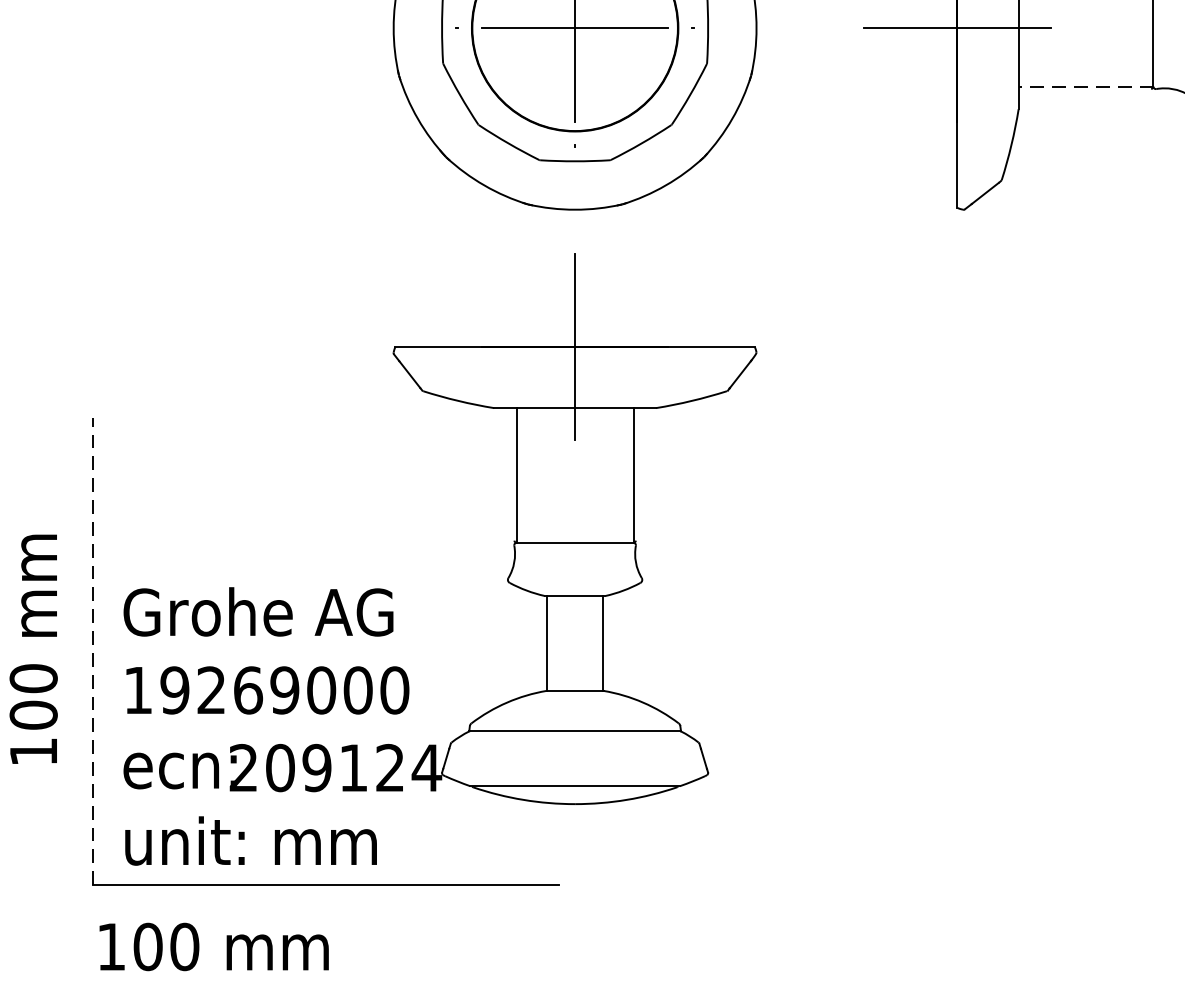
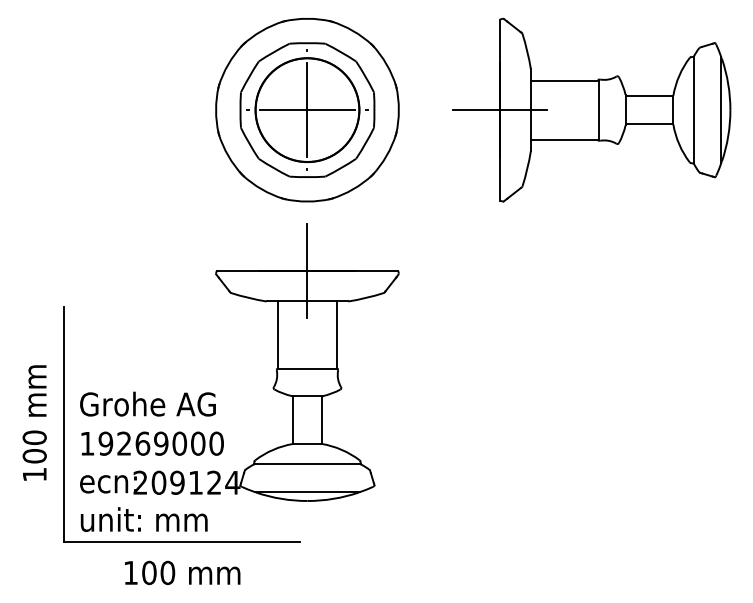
line: (1085, 86) -> (564, 139), dashed -> solid
line: (92, 652) -> (64, 424), dashed -> solid
text: (213, 946) -> (182, 572), moved

